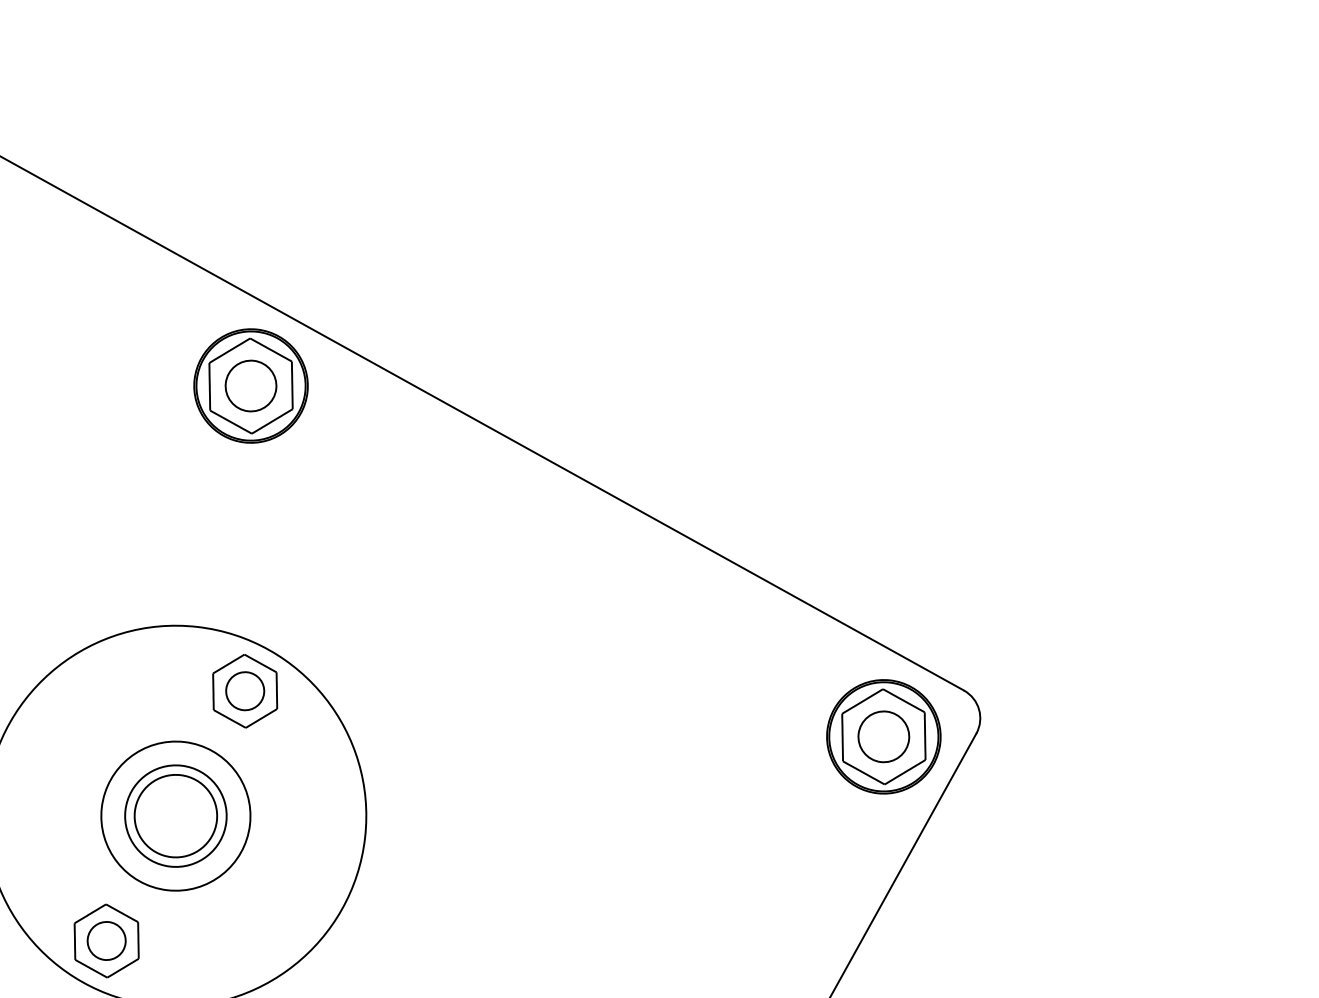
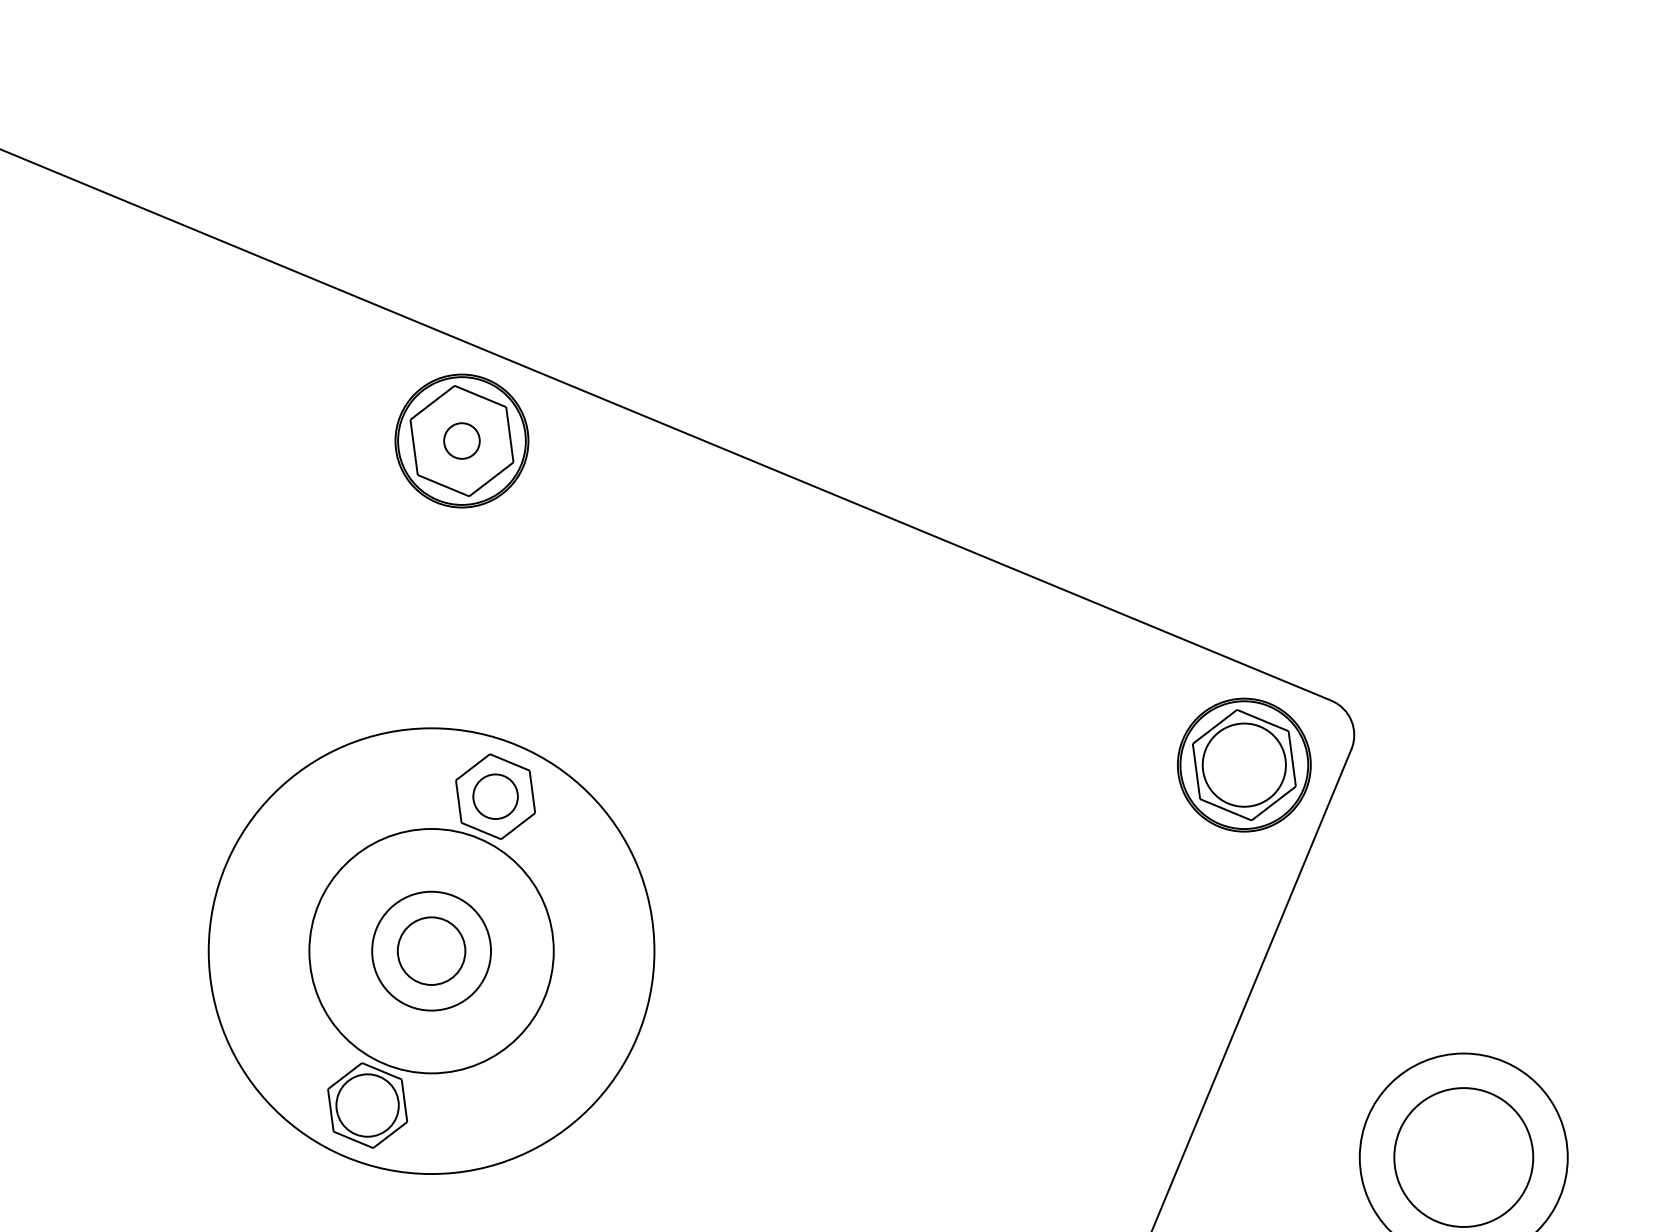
circle: (250, 385) -> (461, 440), size x0.6
circle: (884, 736) -> (1244, 764), size x1.4
circle: (175, 815) -> (431, 950), size x0.7
circle: (175, 815) -> (431, 950), size x1.4
circle: (106, 940) -> (367, 1105), size x1.4

